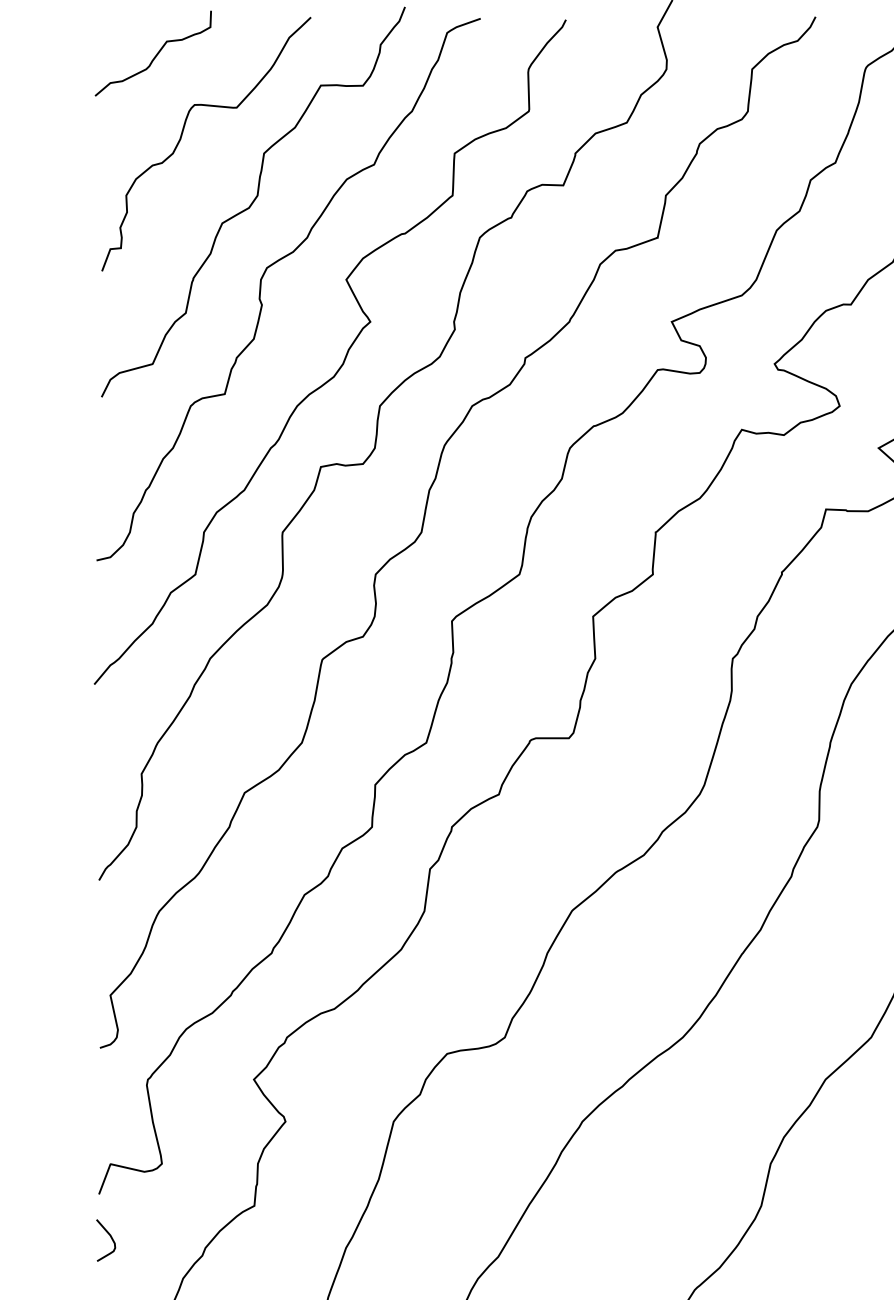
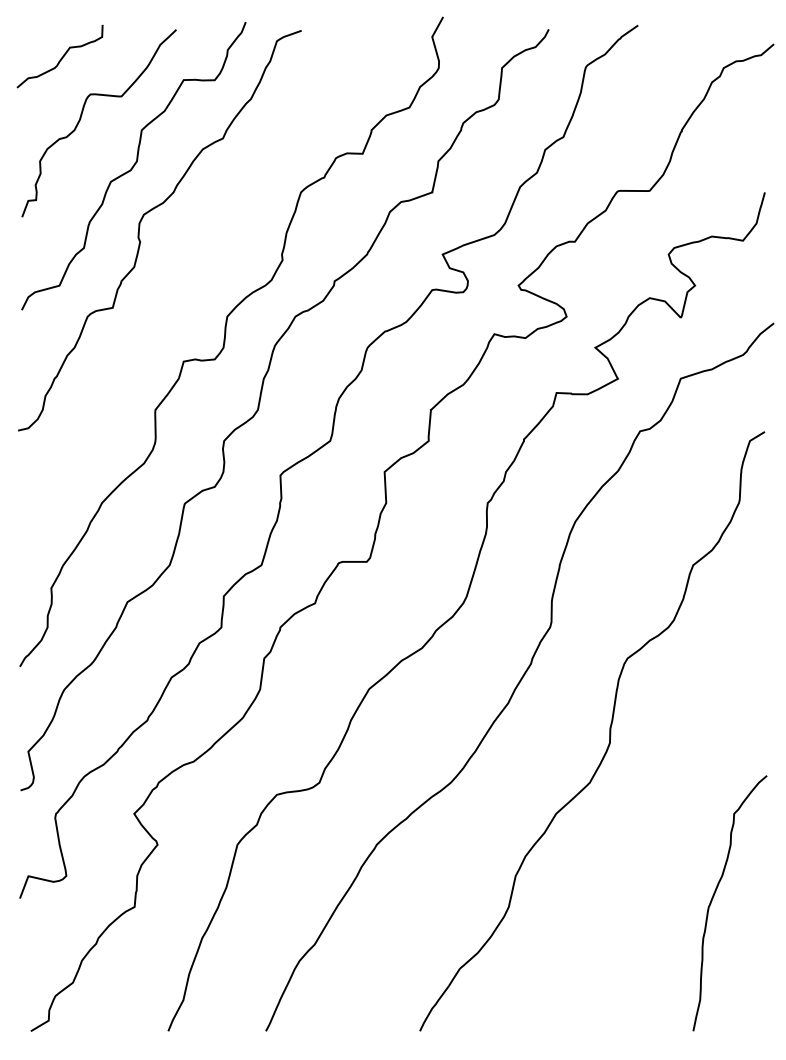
curve: (343, 358) -> (200, 281), removed
curve: (110, 1239) -> (28, 931), removed

